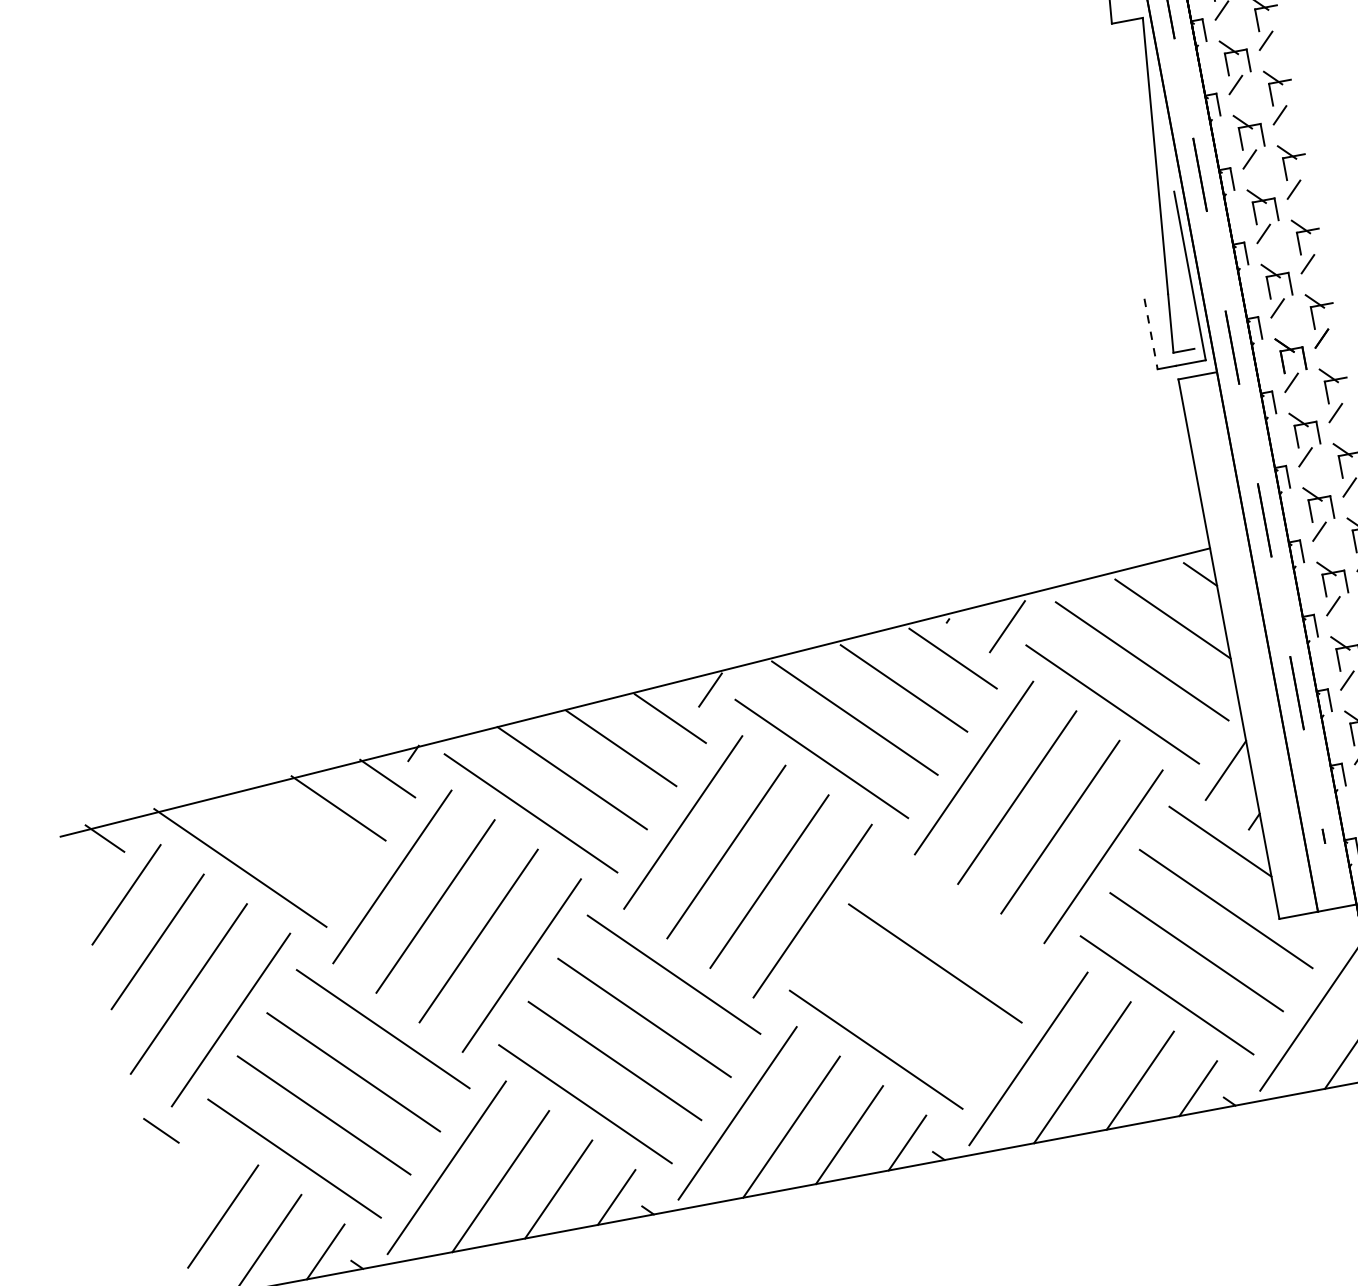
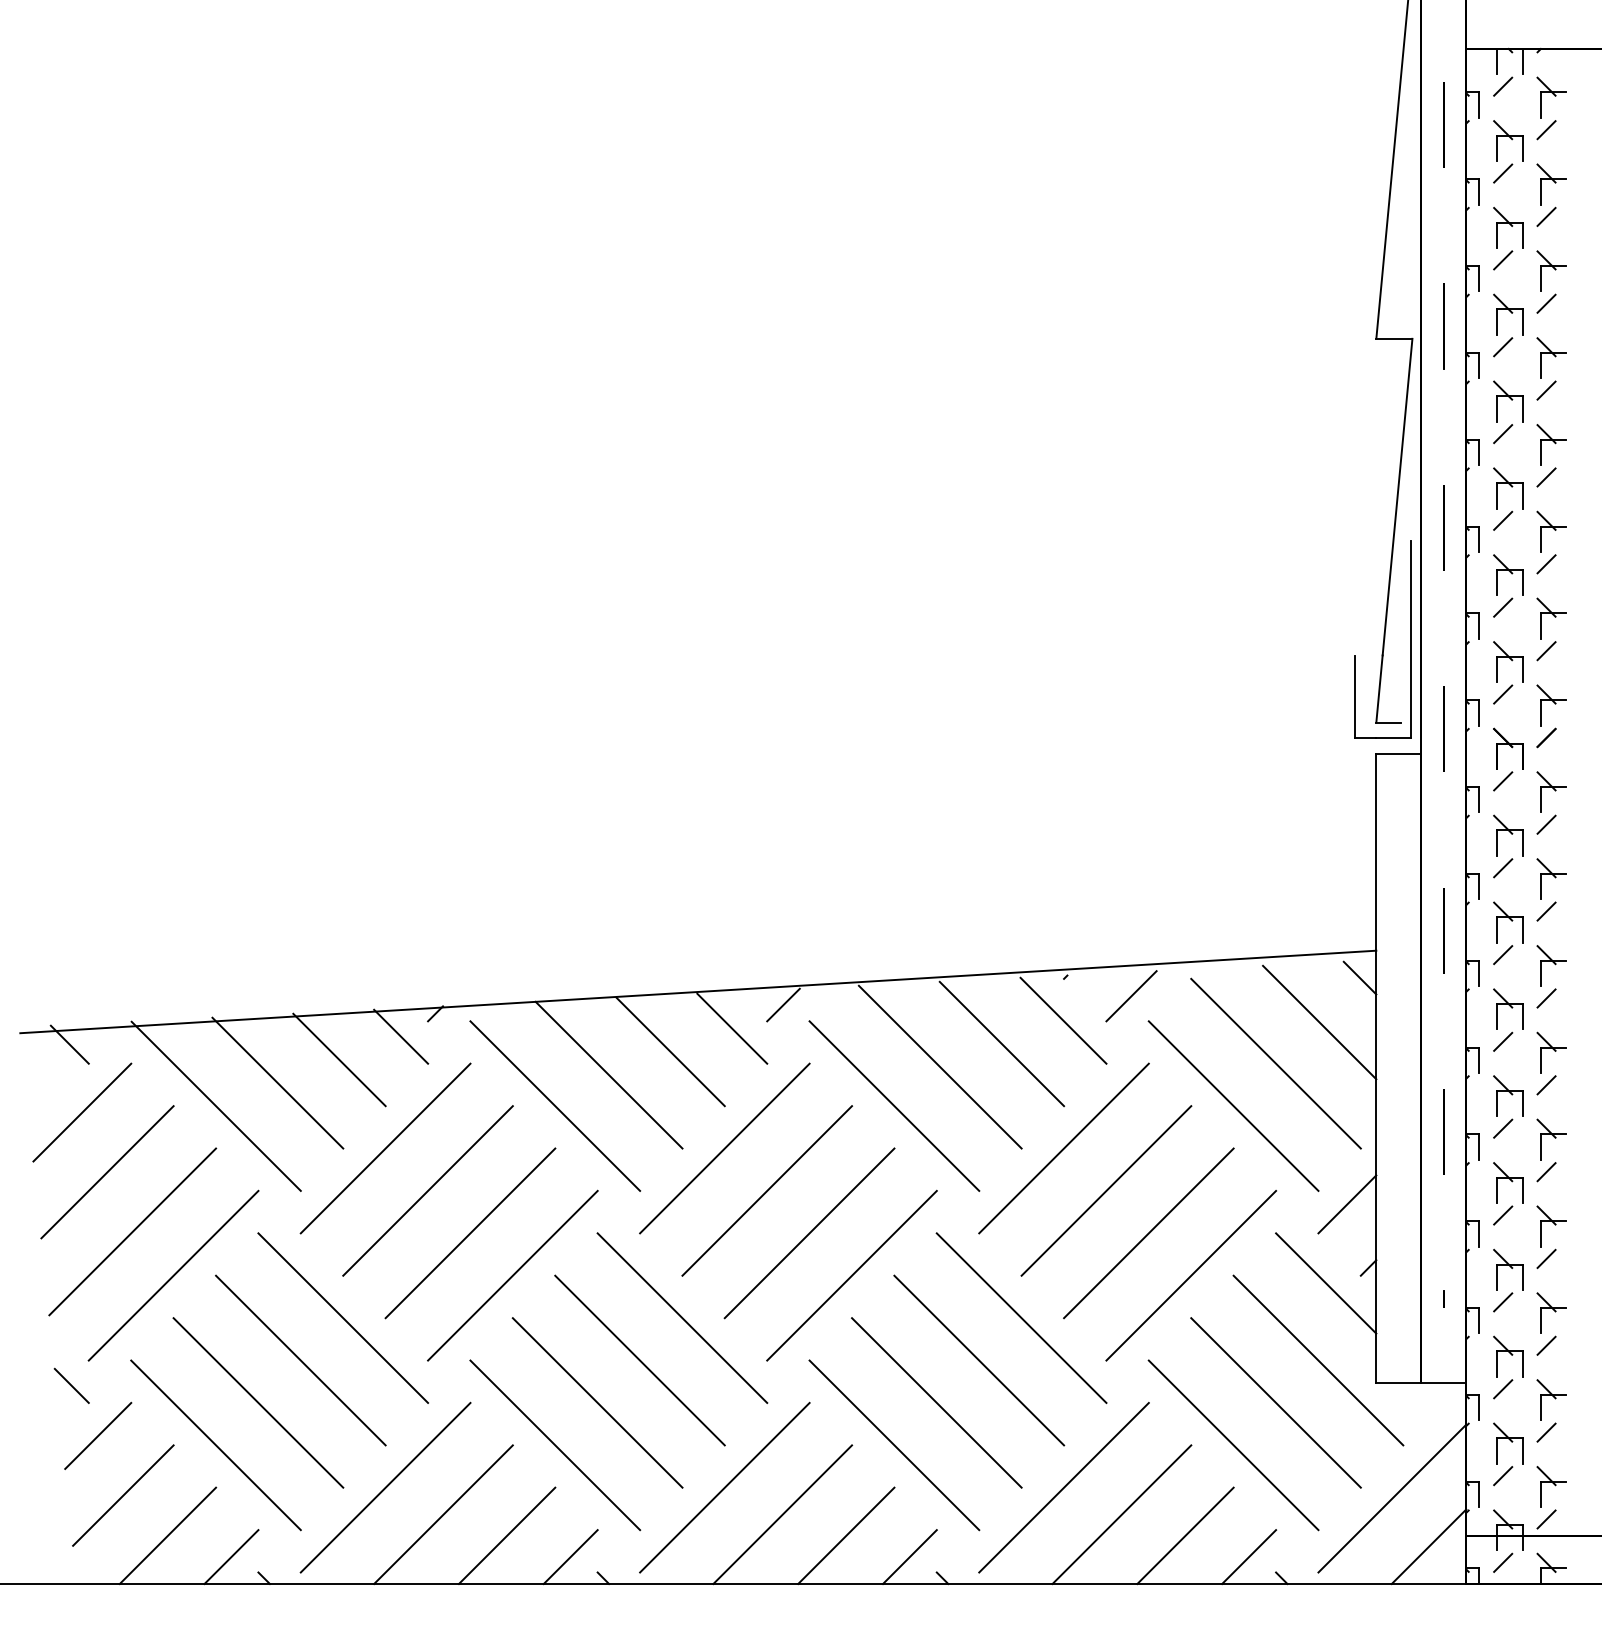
line: (1151, 334) -> (1355, 697), dashed -> solid
line: (289, 837) -> (277, 1082), added
line: (964, 919) -> (1021, 1317), added
line: (905, 1006) -> (936, 1402), added
line: (192, 1169) -> (98, 1435), added

